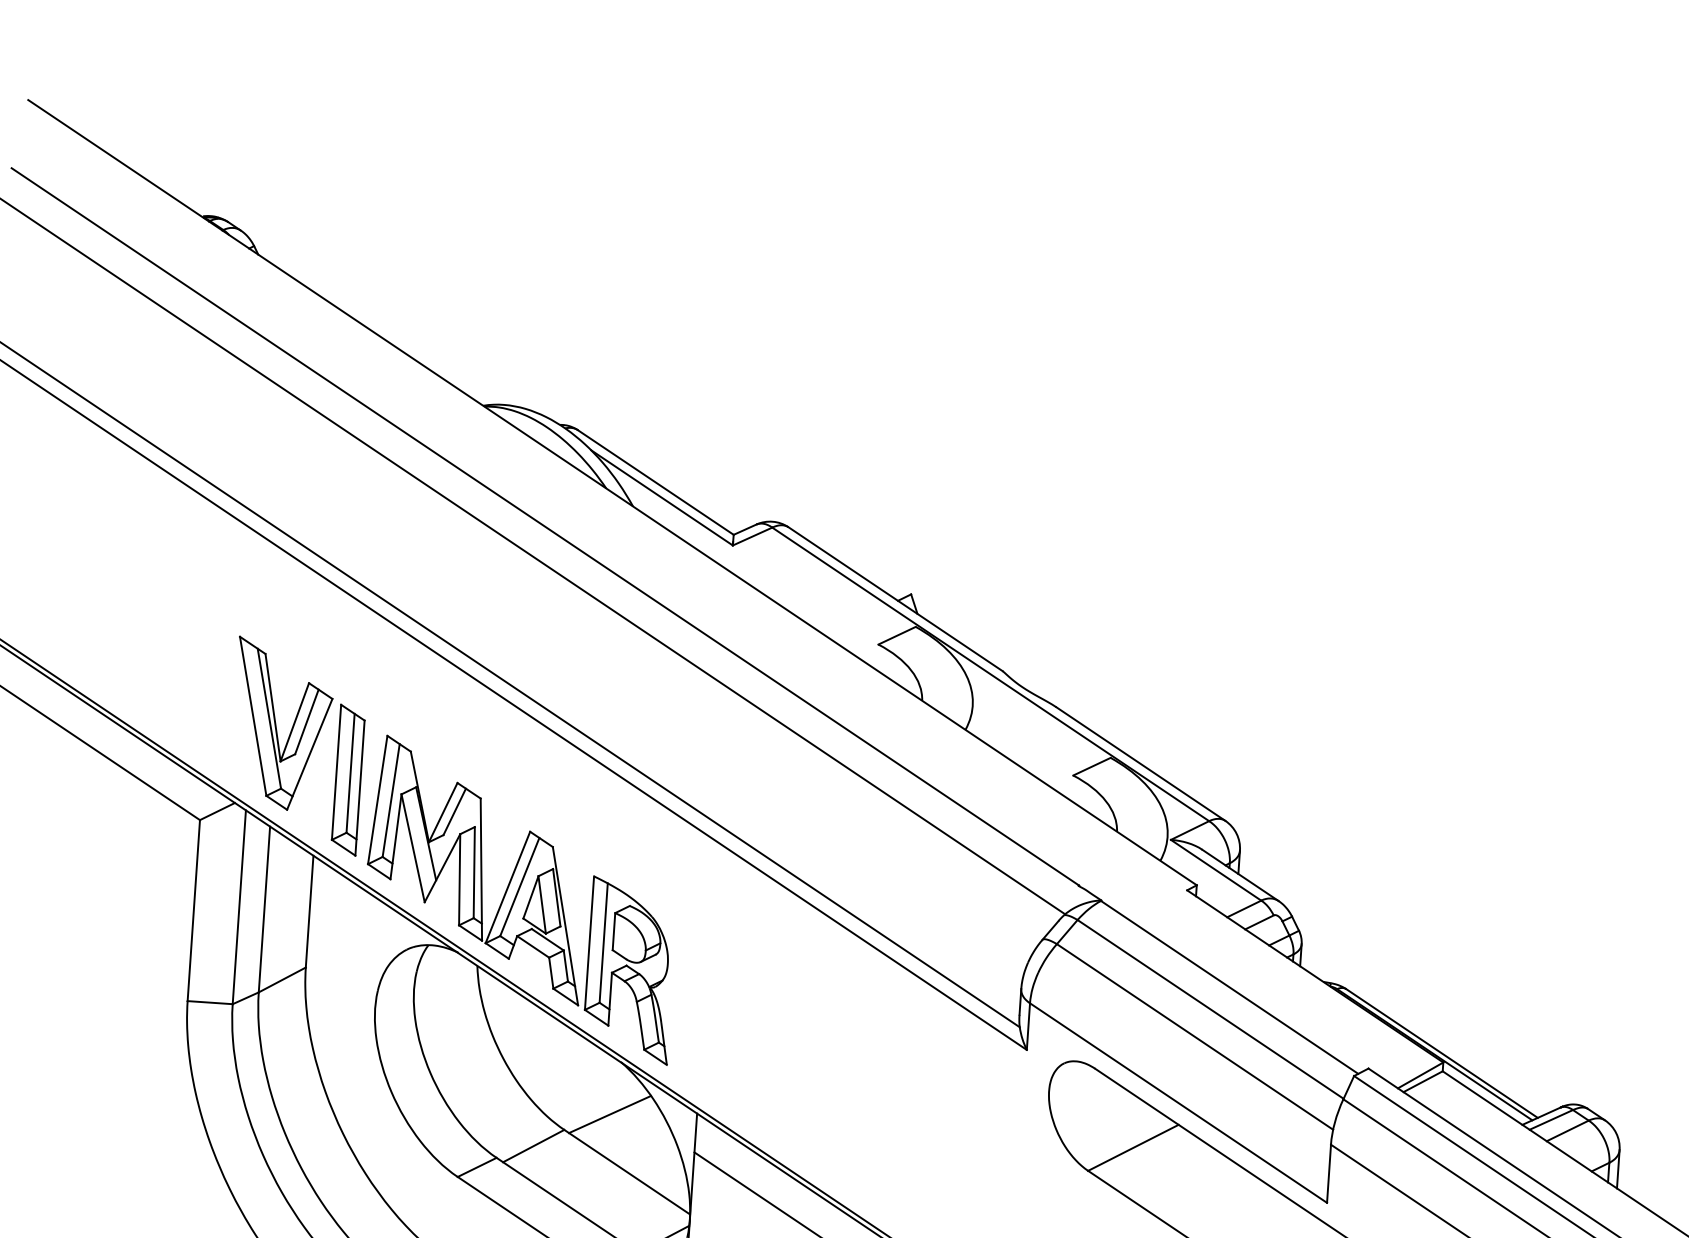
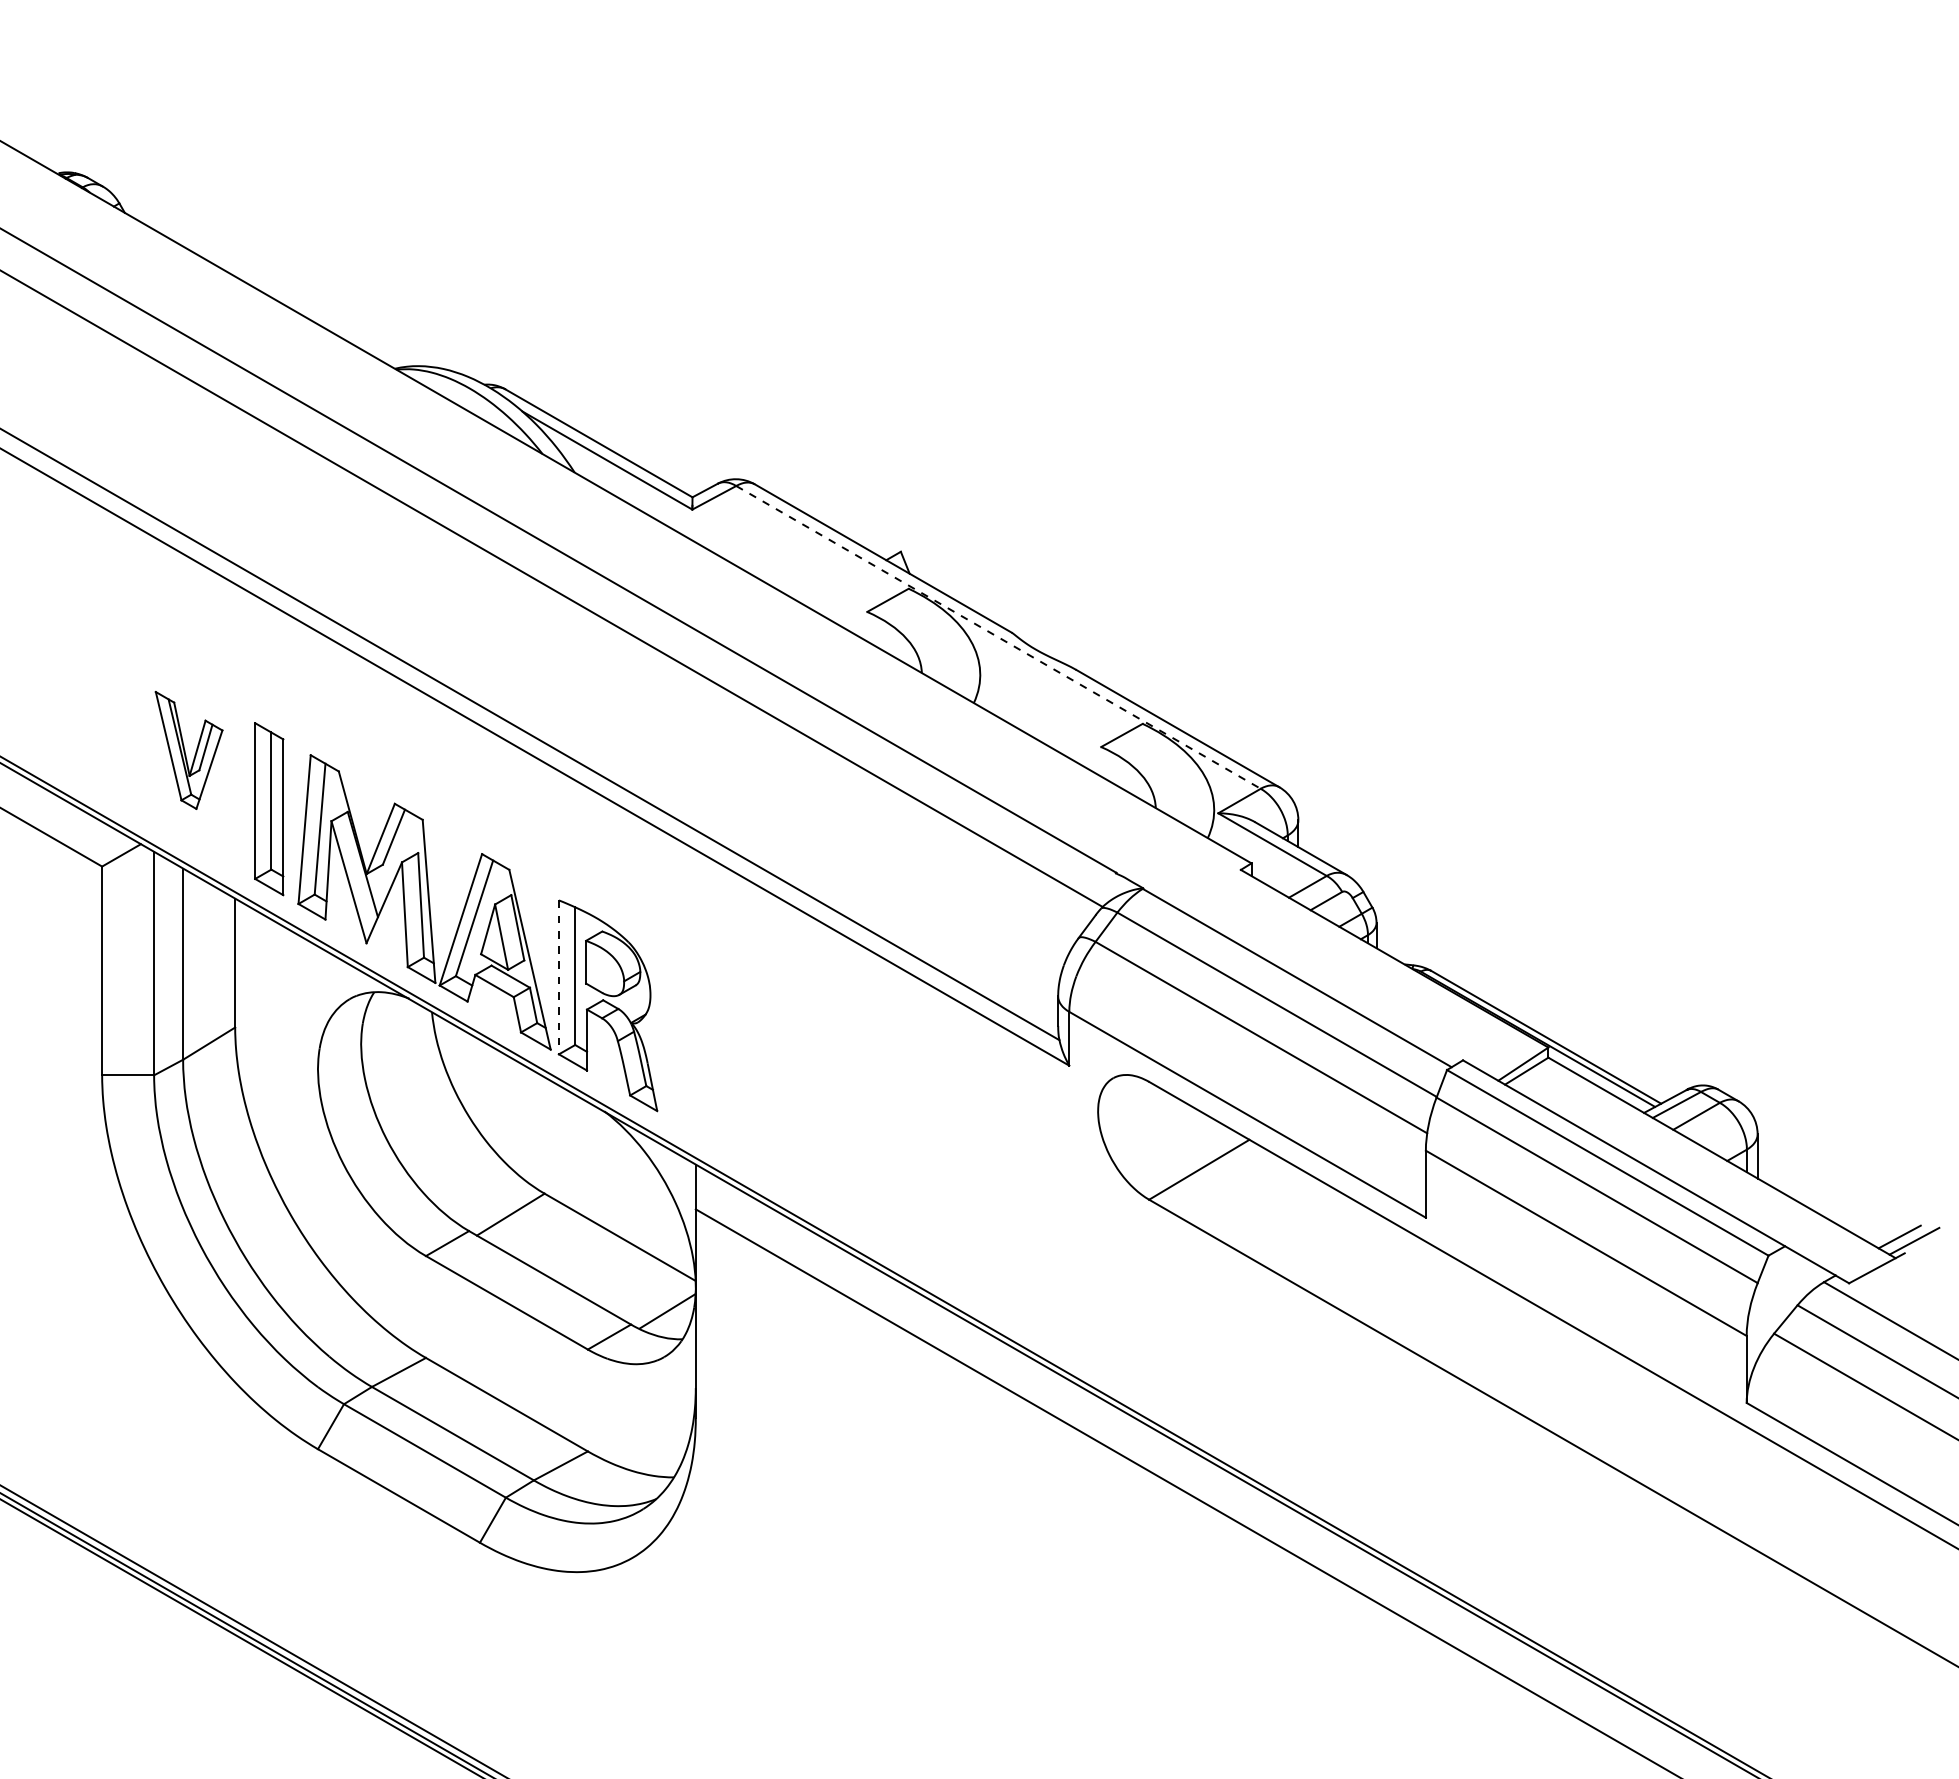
line: (990, 674) -> (998, 637), solid -> dashed
part: (281, 724) -> (188, 750), size x0.6
line: (589, 943) -> (558, 977), solid -> dashed
line: (609, 1113) -> (595, 1171), removed

